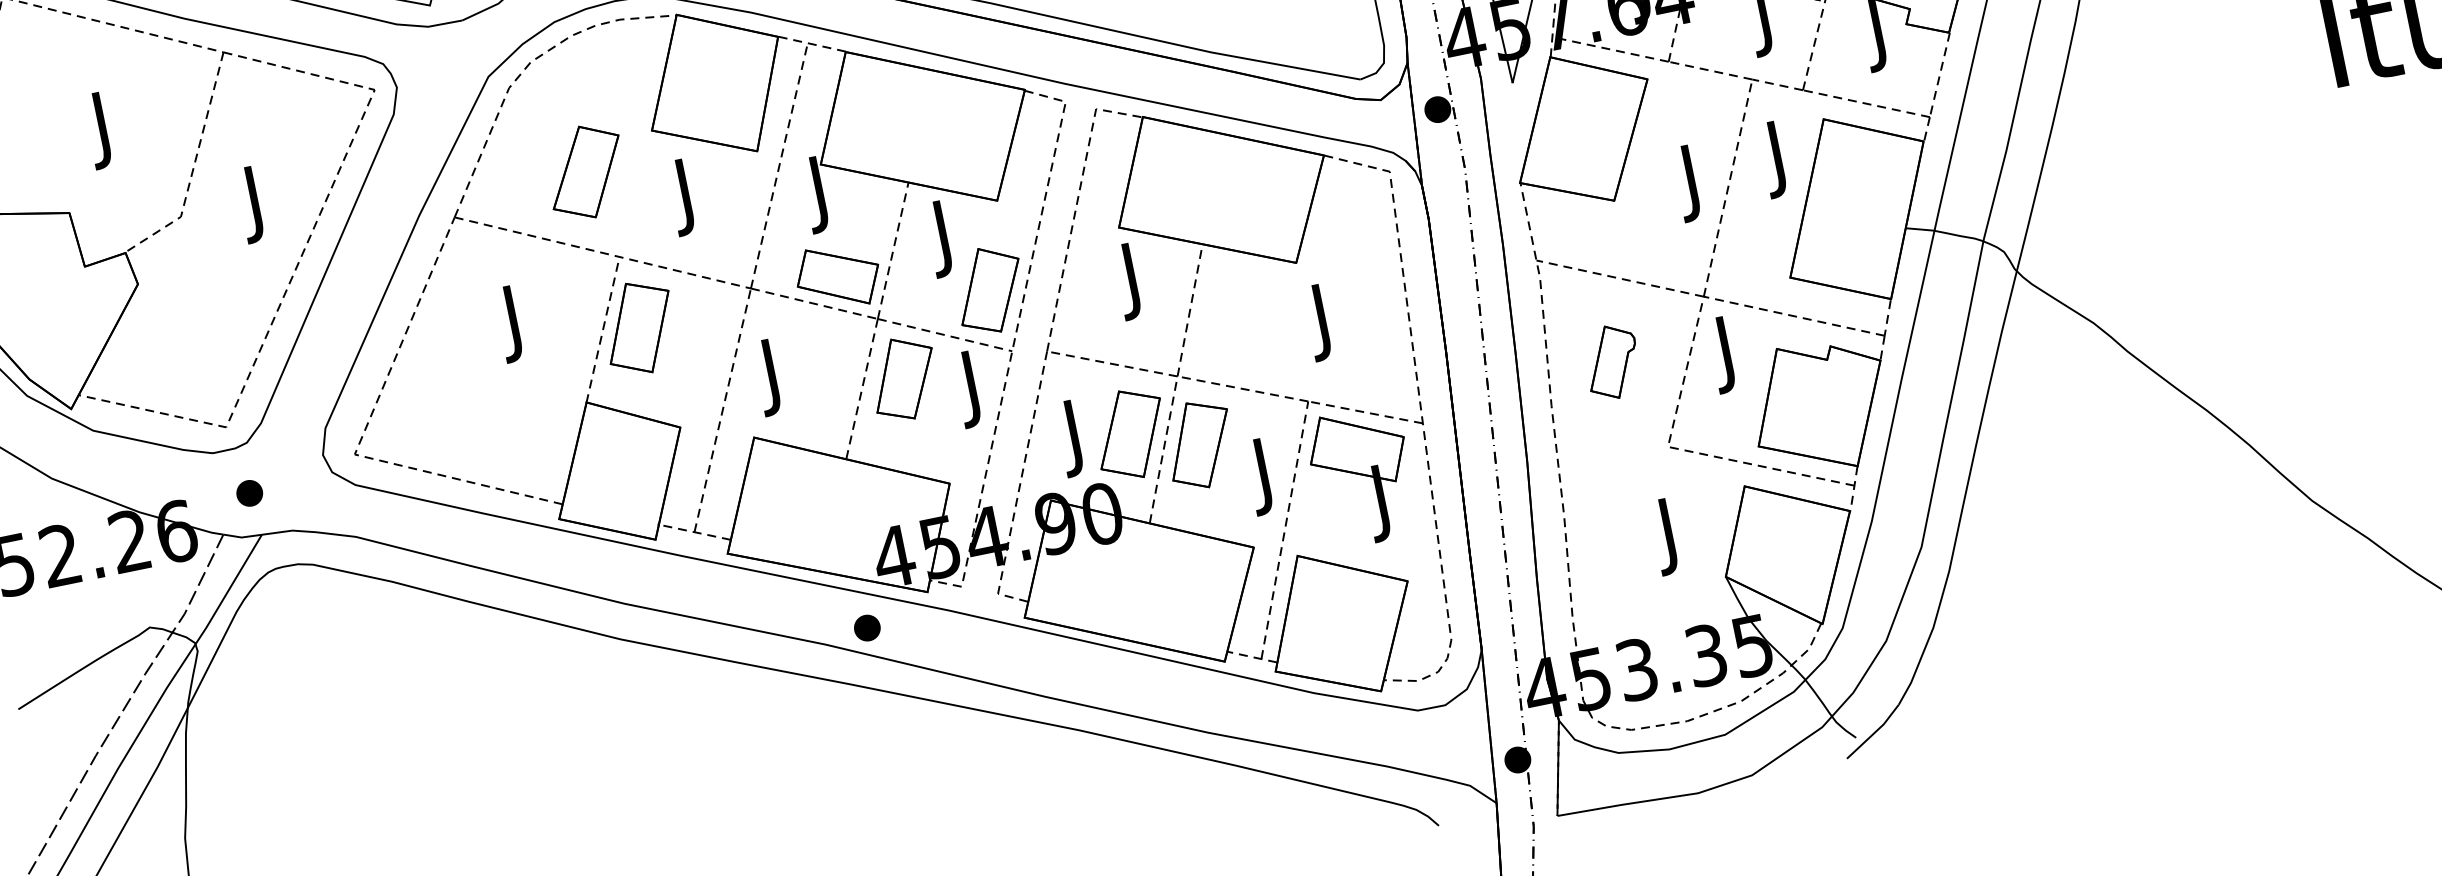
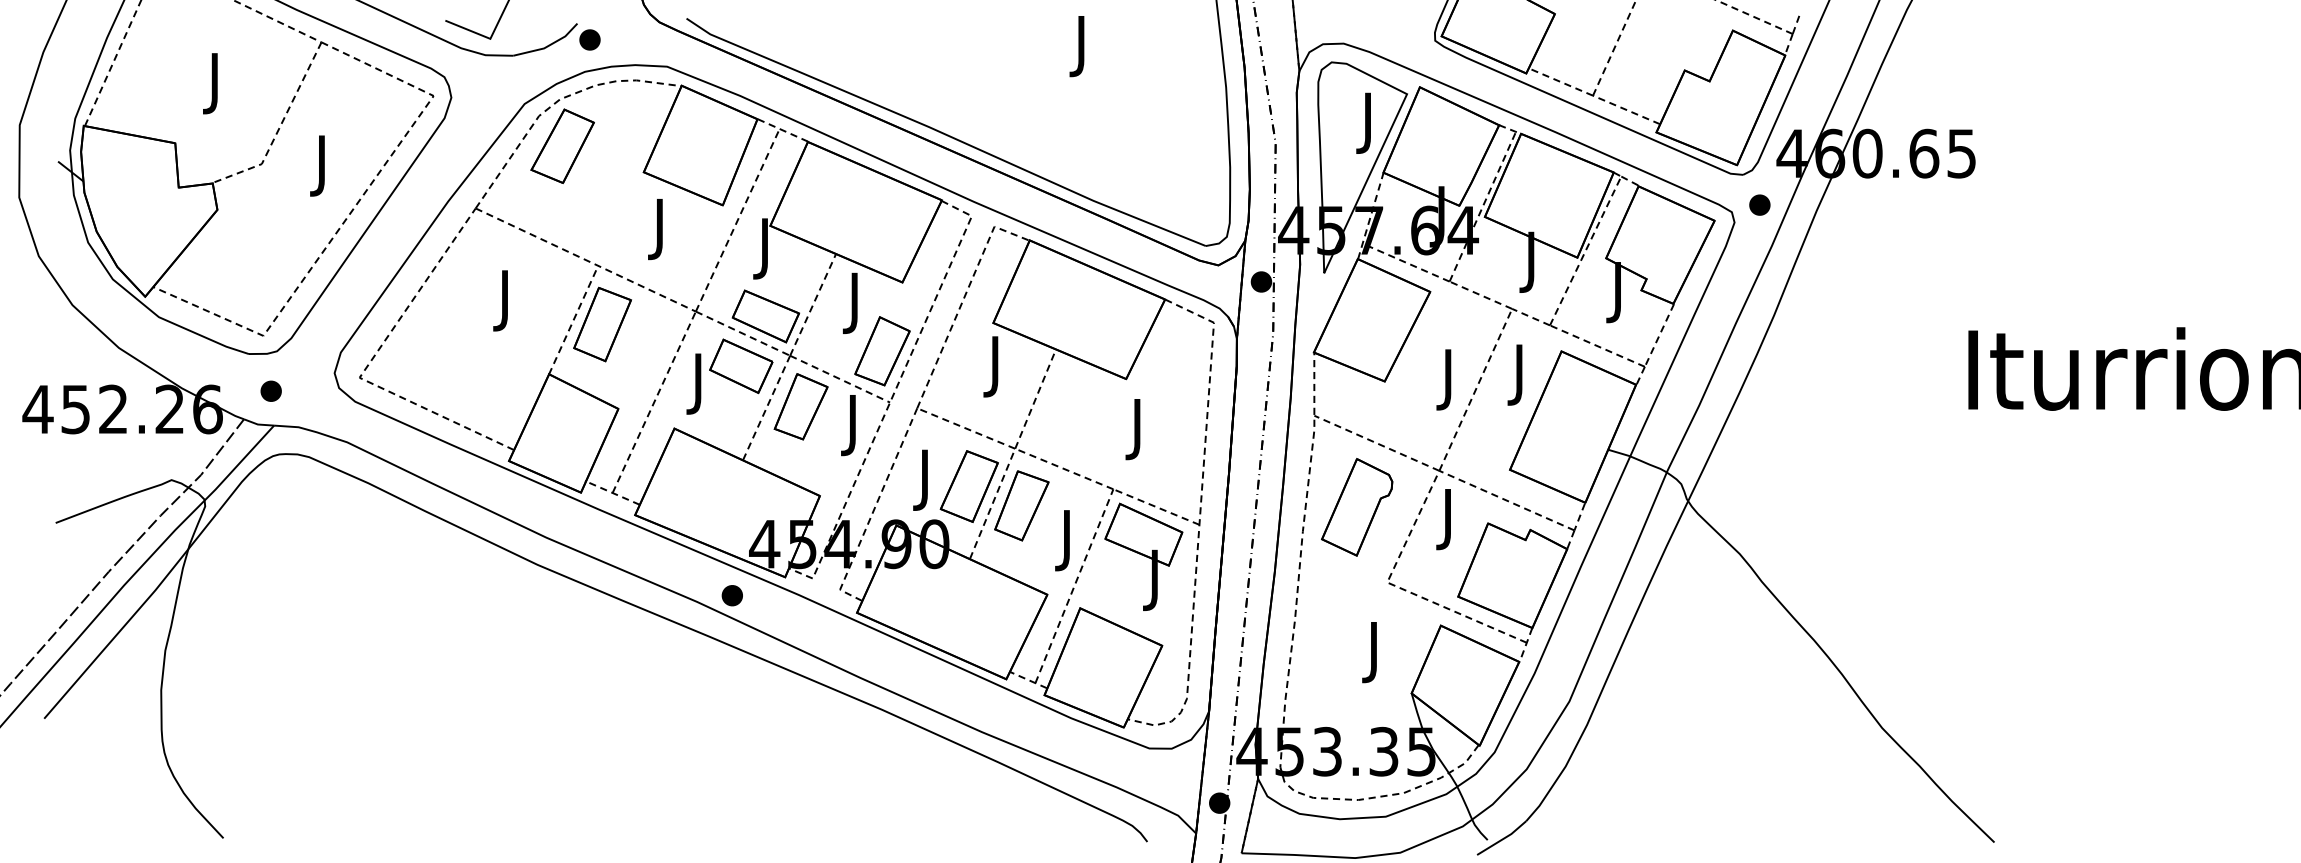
part: (585, 171) -> (562, 145), moved
part: (820, 344) -> (741, 366), added
part: (1612, 362) -> (1357, 507), size x1.67

